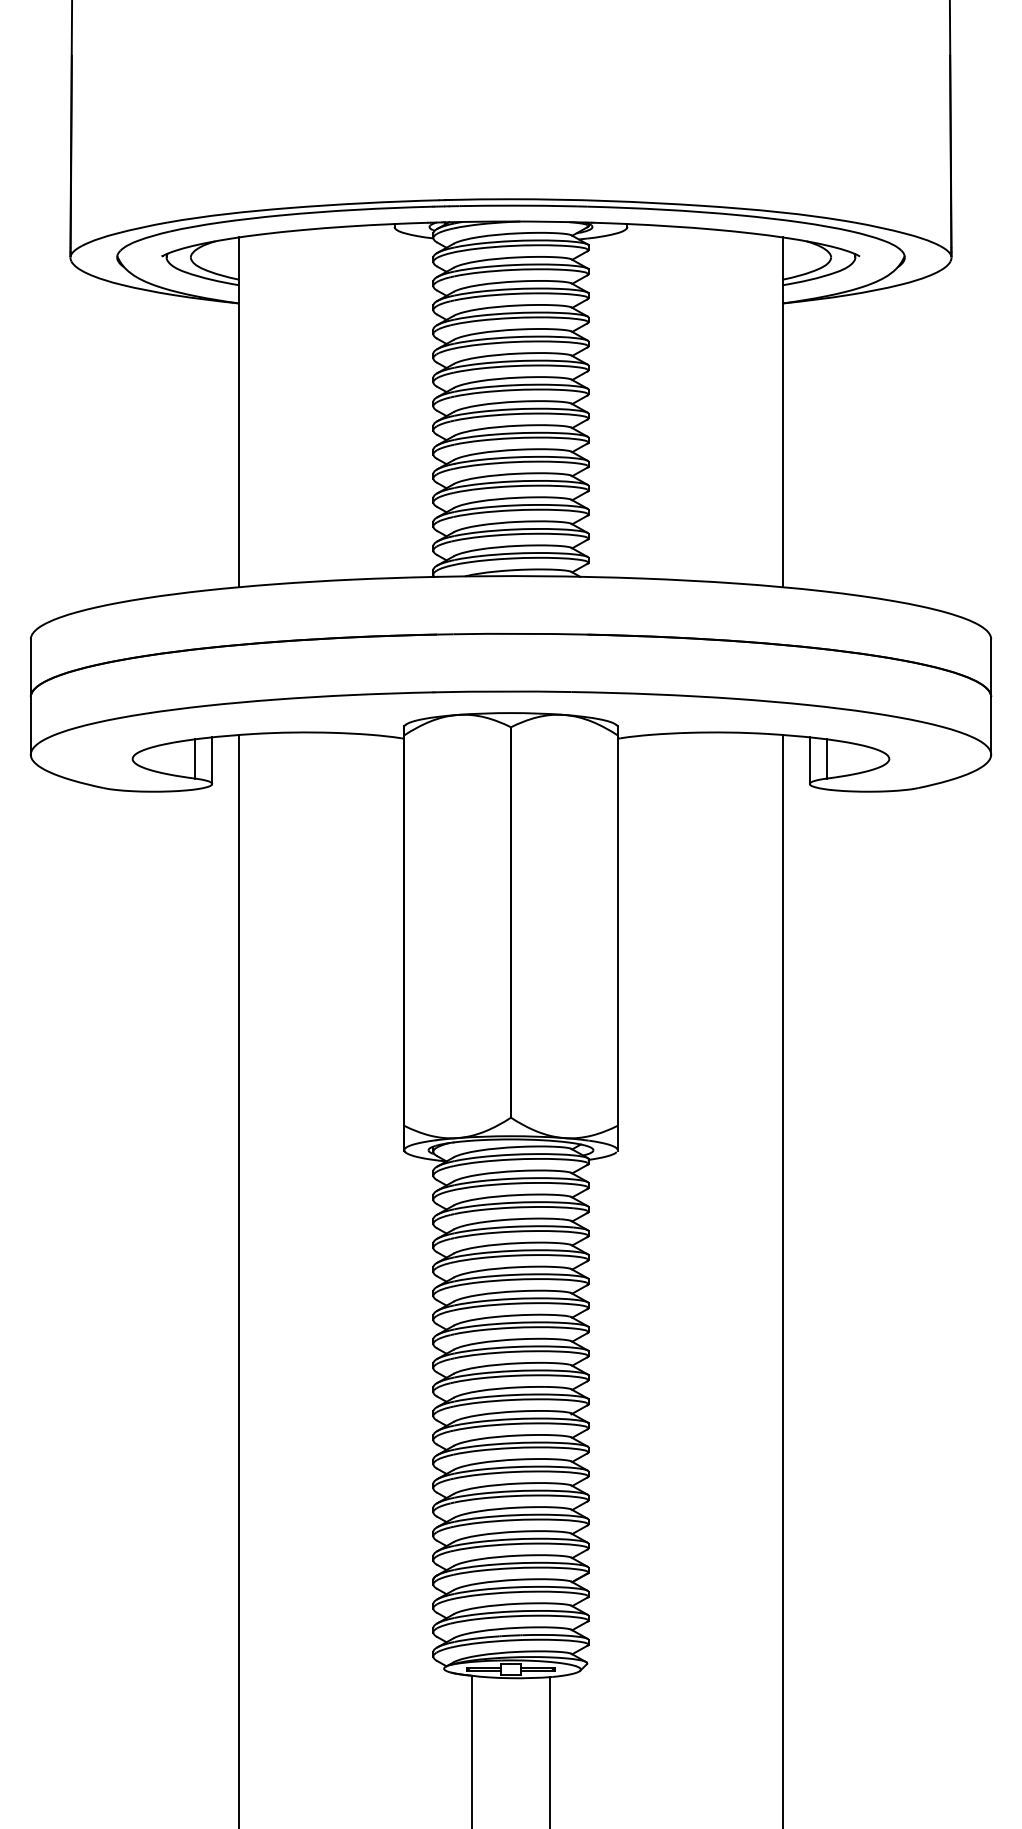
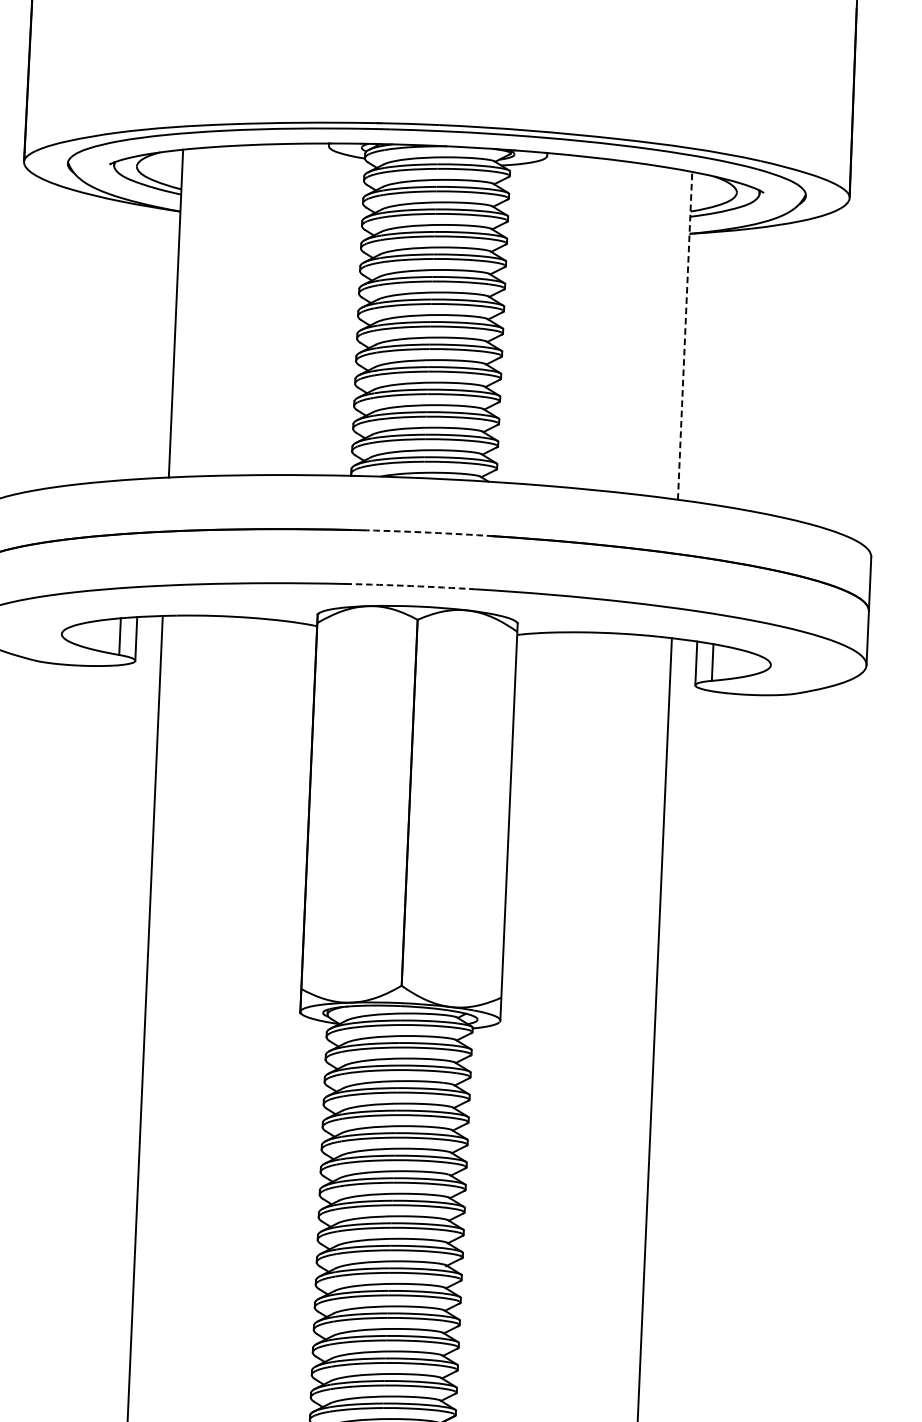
line: (782, 412) -> (684, 336), solid -> dashed
arc: (520, 633) -> (430, 532), solid -> dashed
arc: (502, 691) -> (411, 586), solid -> dashed

